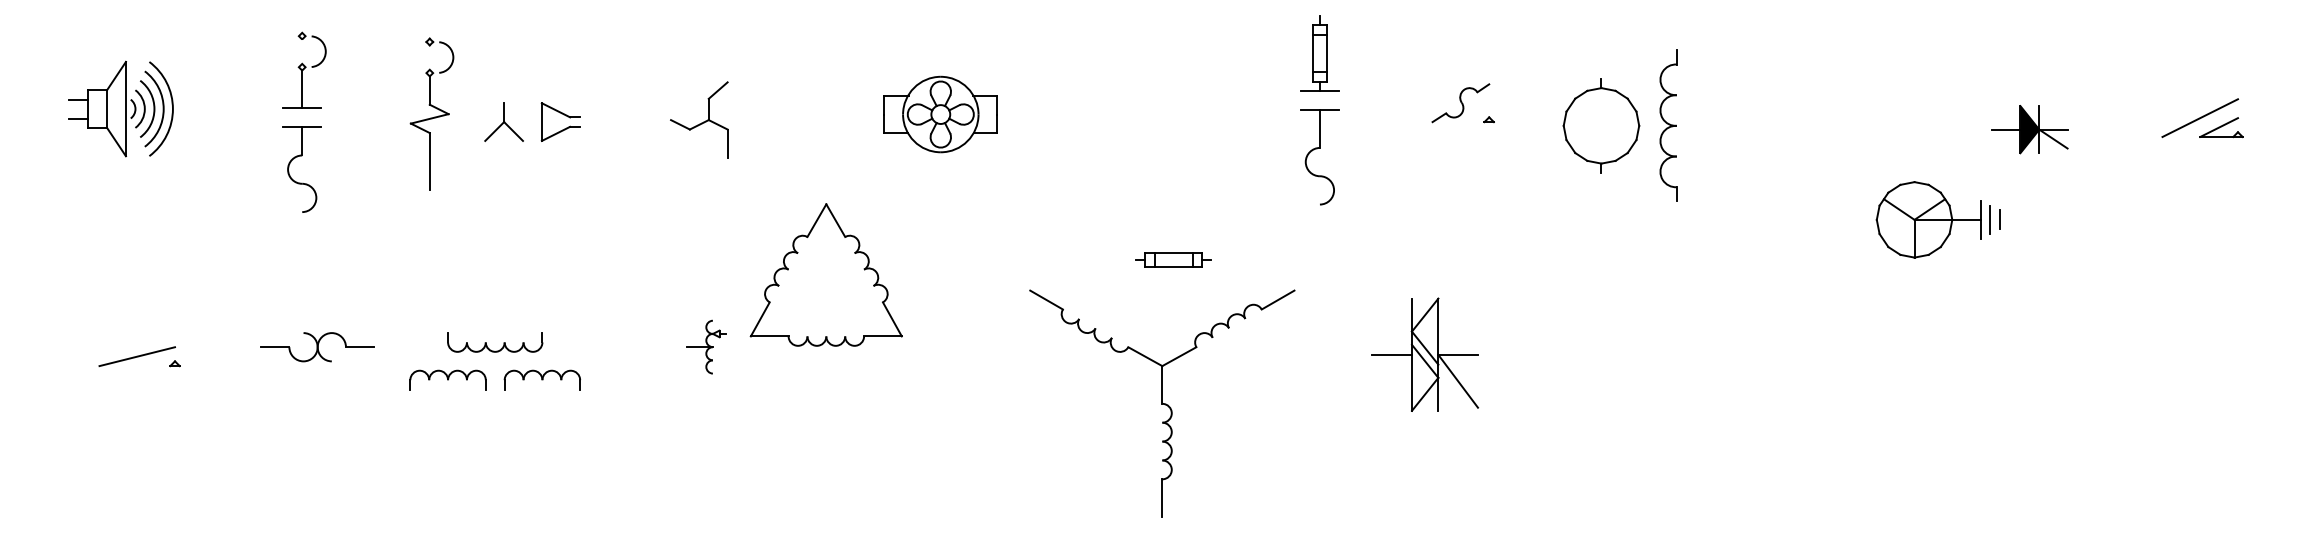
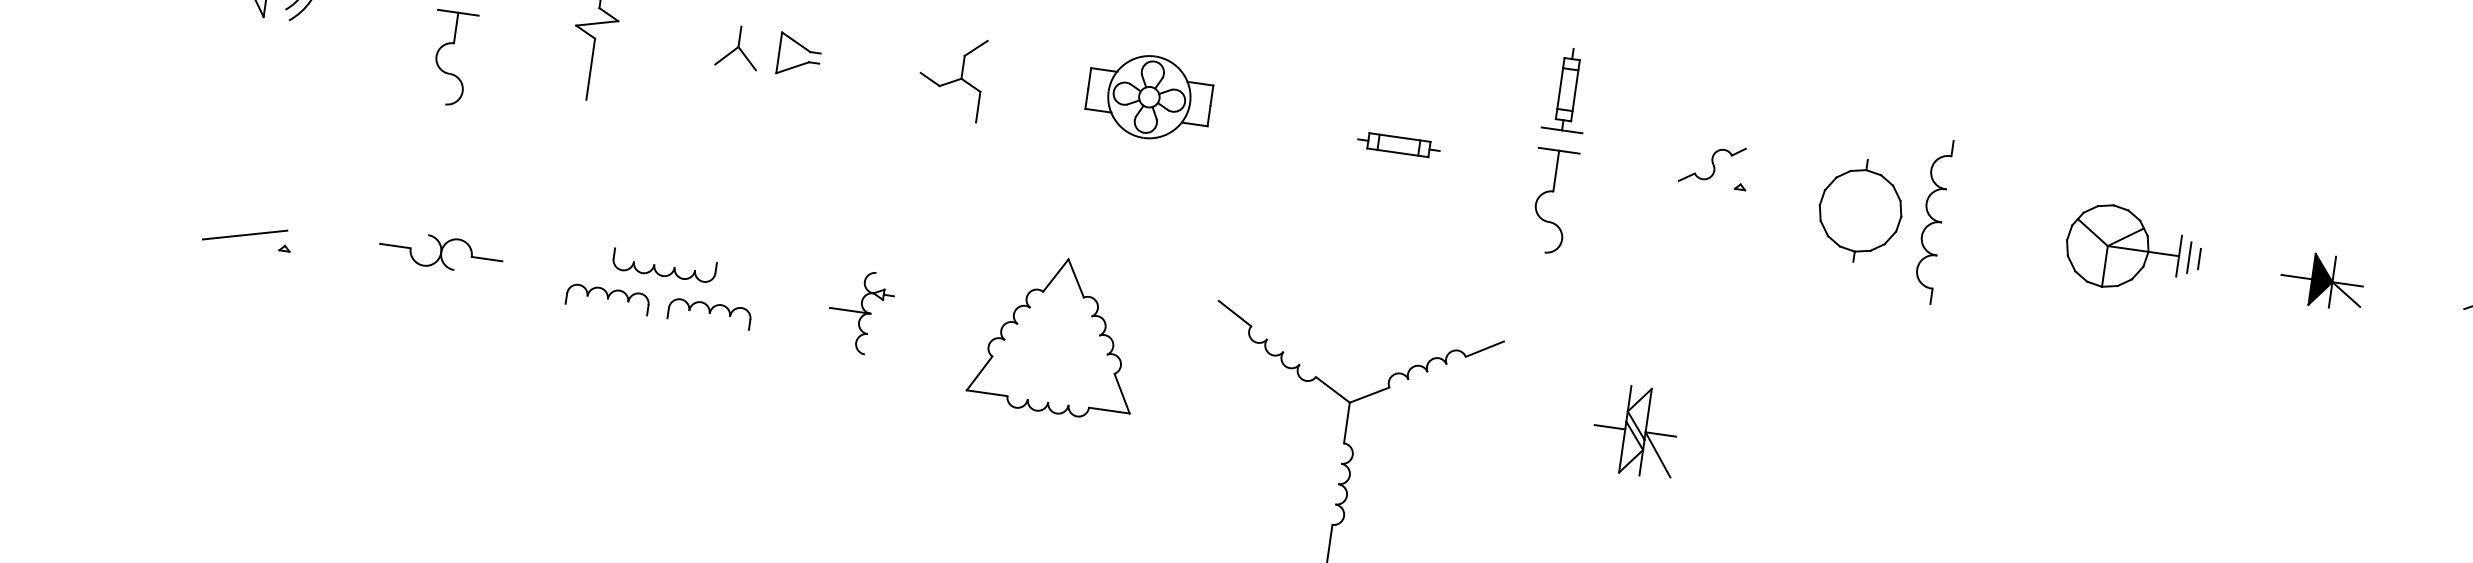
part: (699, 119) -> (951, 76), moved
part: (541, 121) -> (778, 52), moved
part: (1937, 219) -> (2132, 249), moved
part: (1173, 259) -> (1398, 144), moved
part: (825, 274) -> (1056, 335), moved
part: (706, 346) -> (860, 311), size x1.43
part: (494, 352) -> (662, 276), moved
part: (1425, 354) -> (1635, 430), size x0.71

